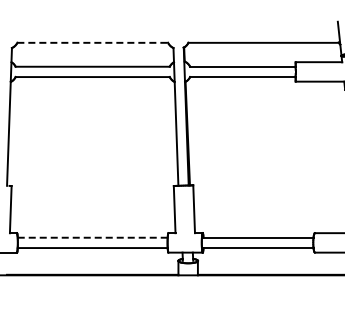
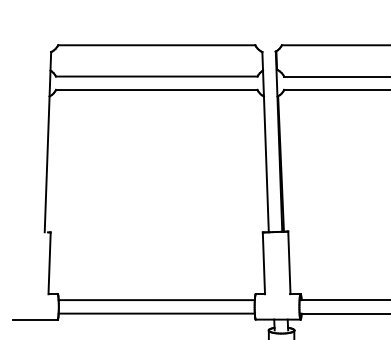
line: (93, 42) -> (157, 44), dashed -> solid
line: (92, 237) -> (156, 299), dashed -> solid

